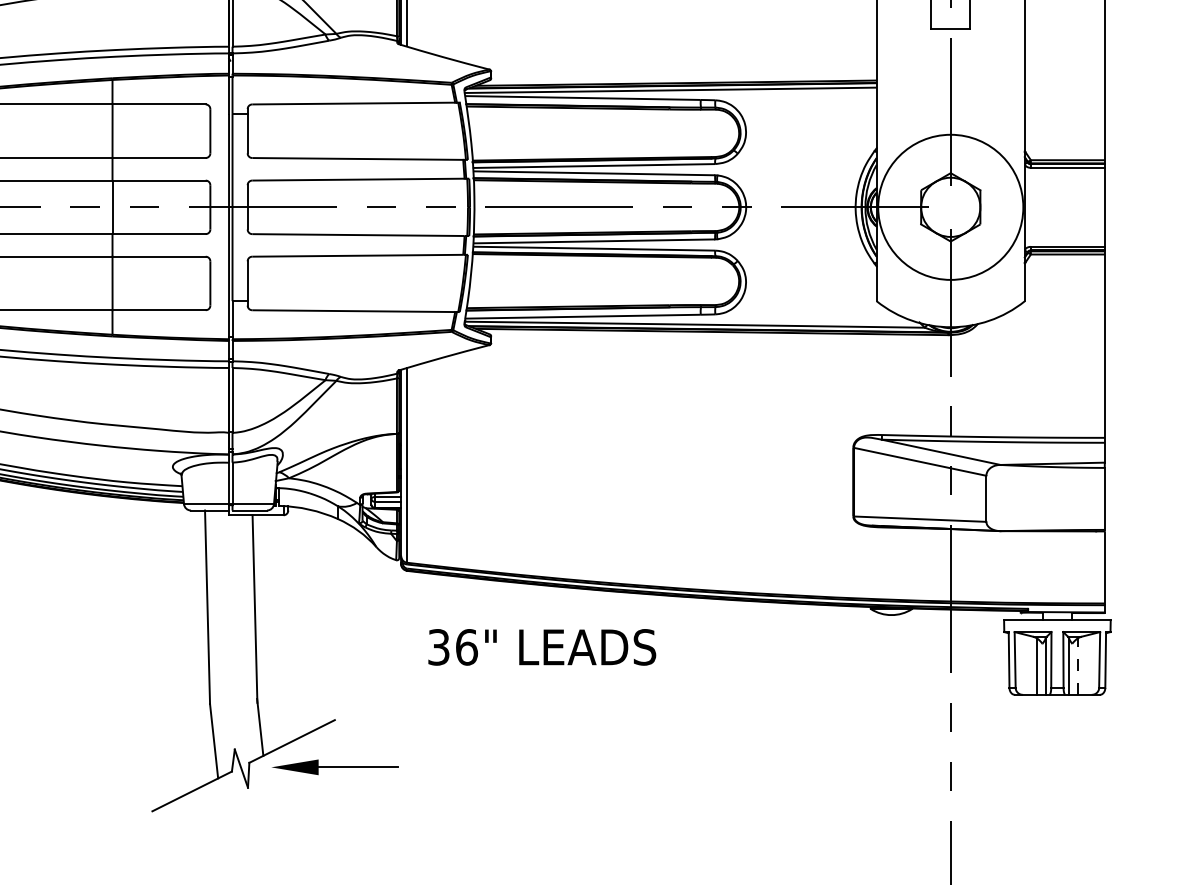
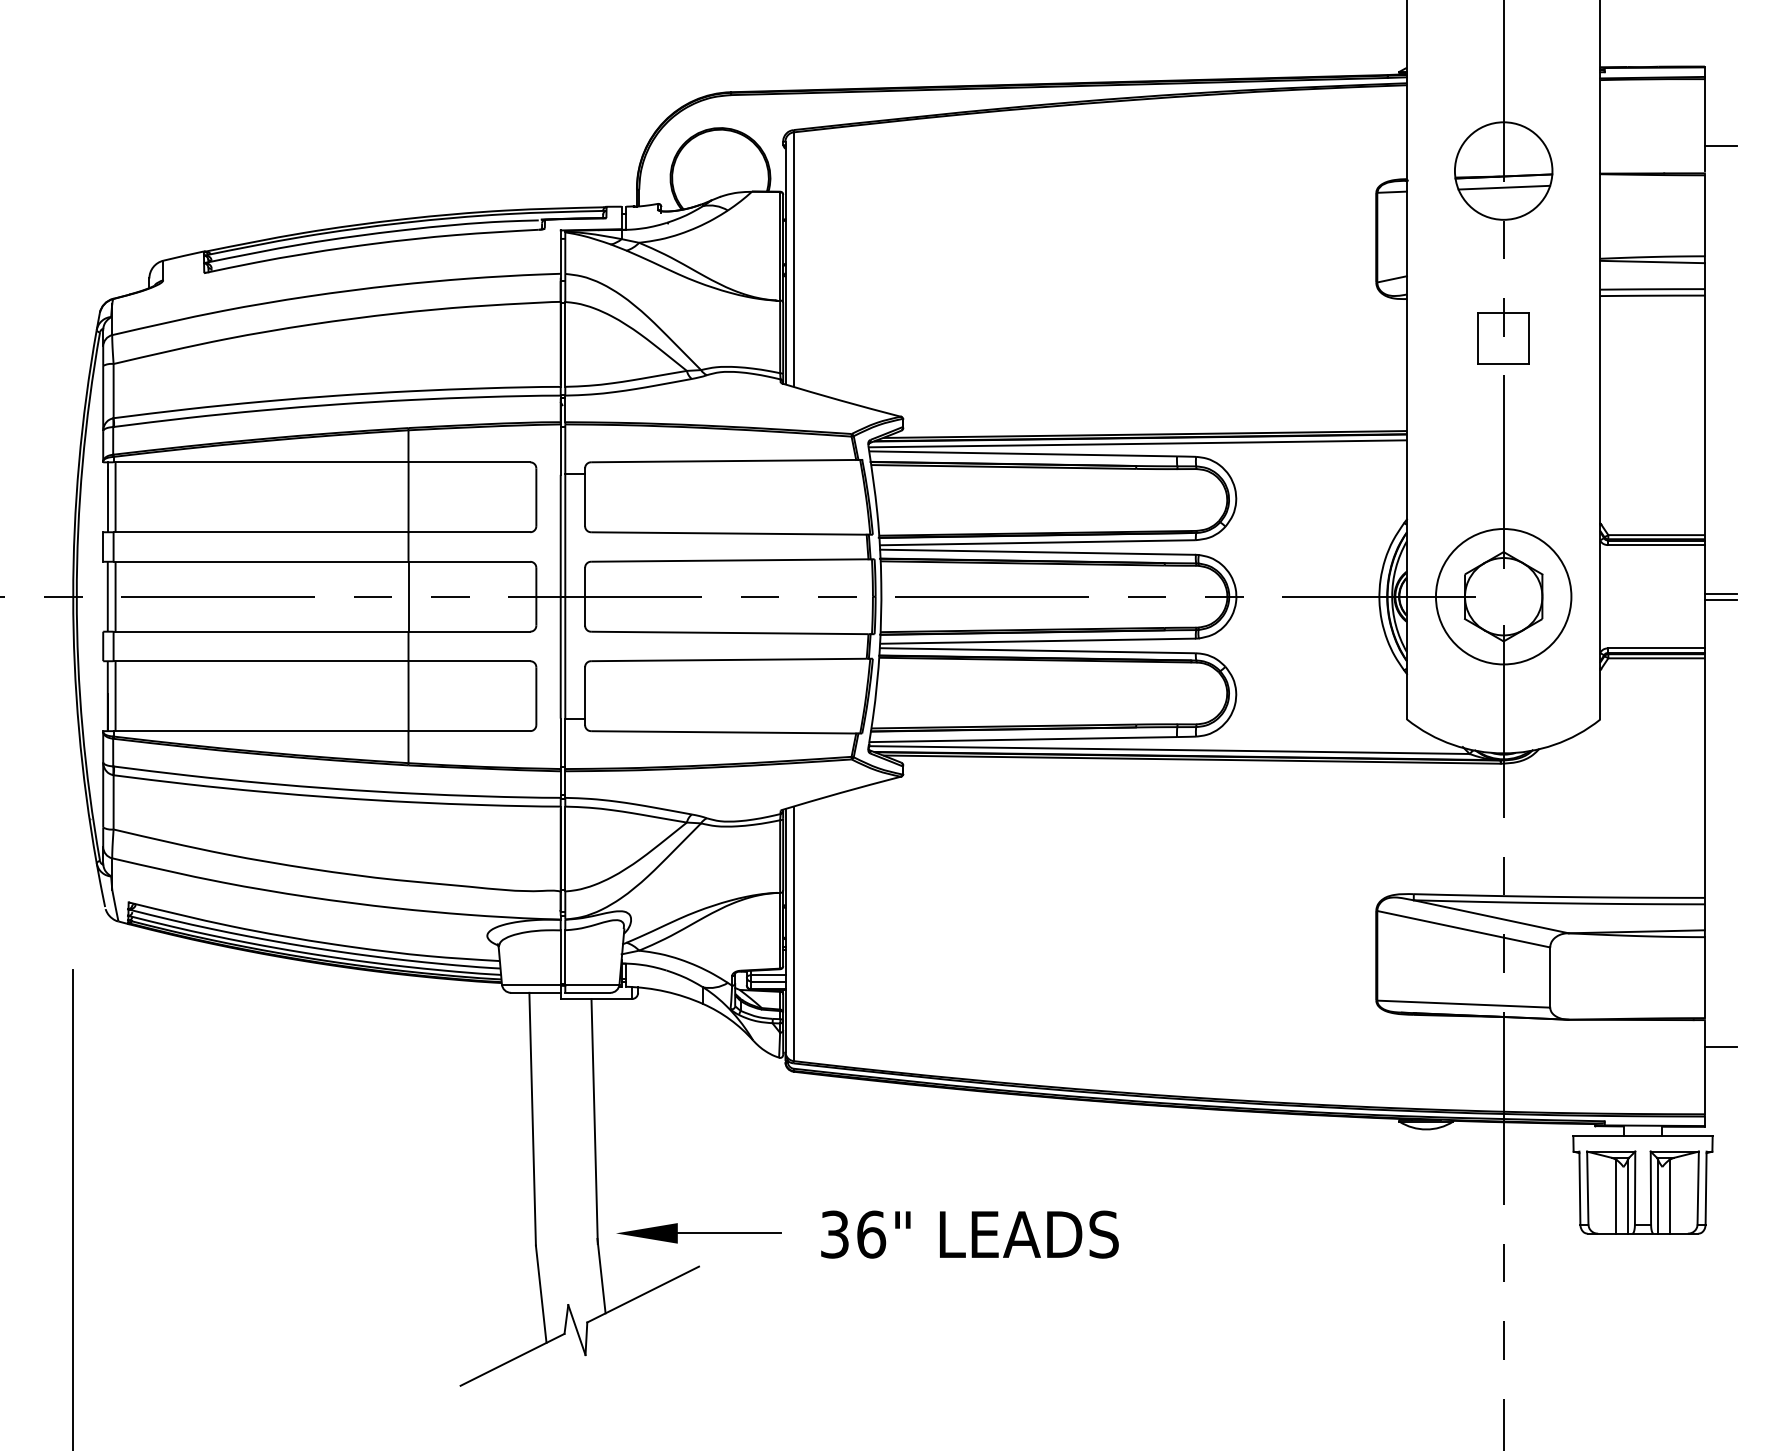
line: (1116, 204) -> (1720, 593), added
circle: (950, 207) -> (1503, 596), size x0.71
line: (1116, 209) -> (1720, 599), added
line: (1116, 552) -> (1720, 1047), added
text: (541, 647) -> (969, 1234), moved
line: (1077, 666) -> (1669, 1196), dashed -> solid
part: (334, 767) -> (698, 1233), moved

